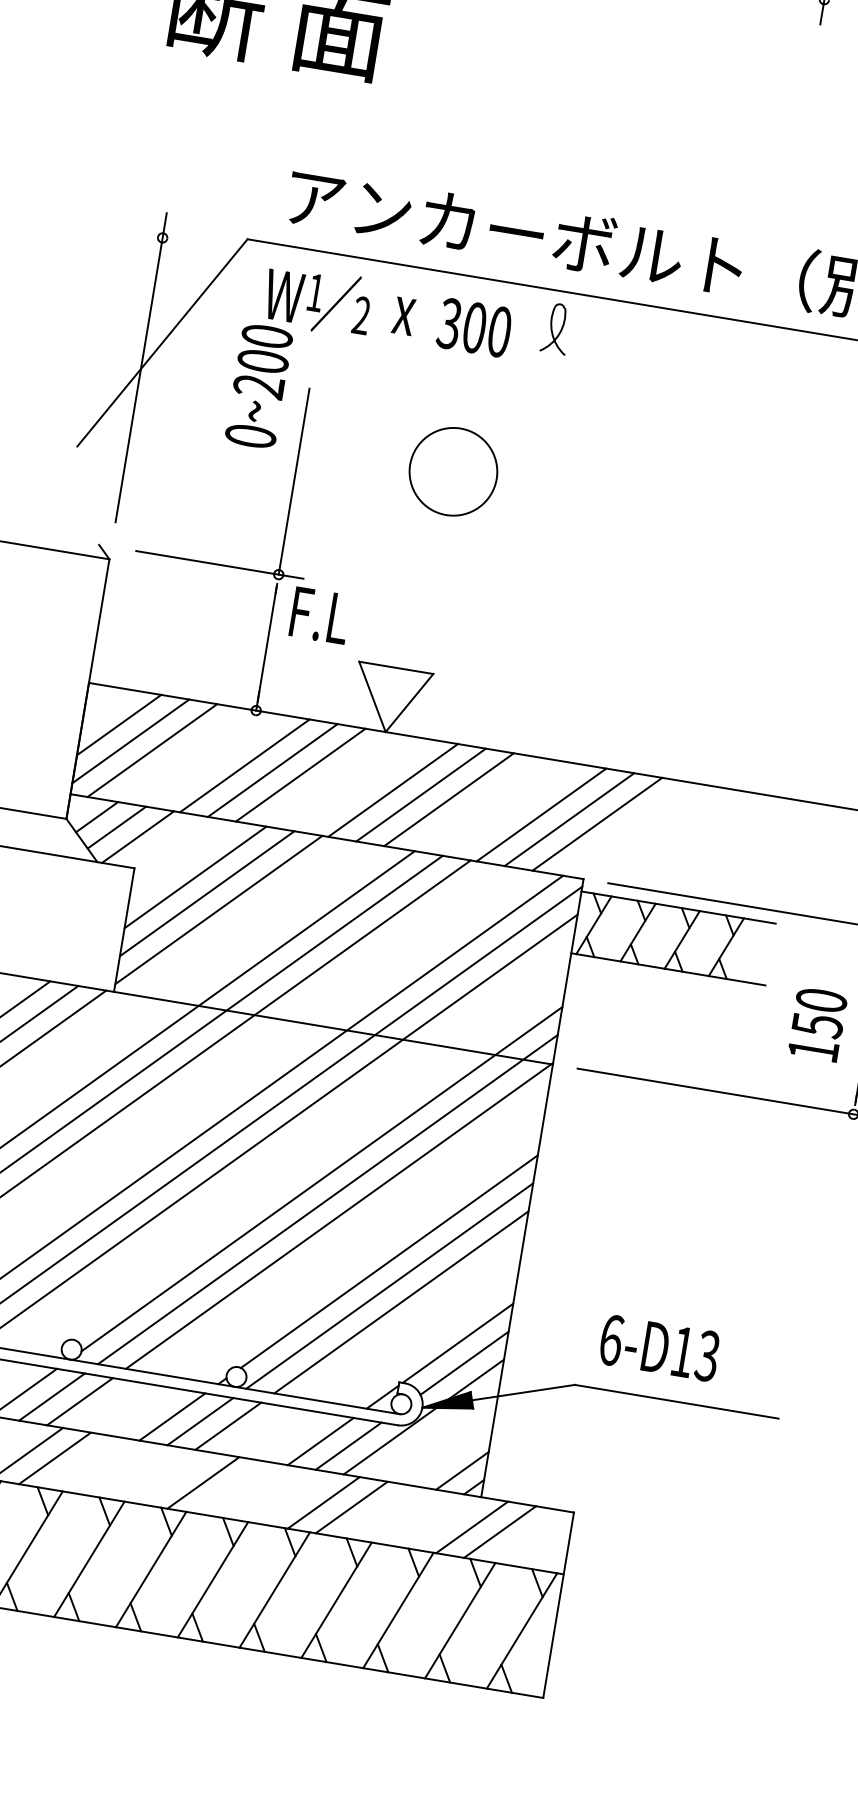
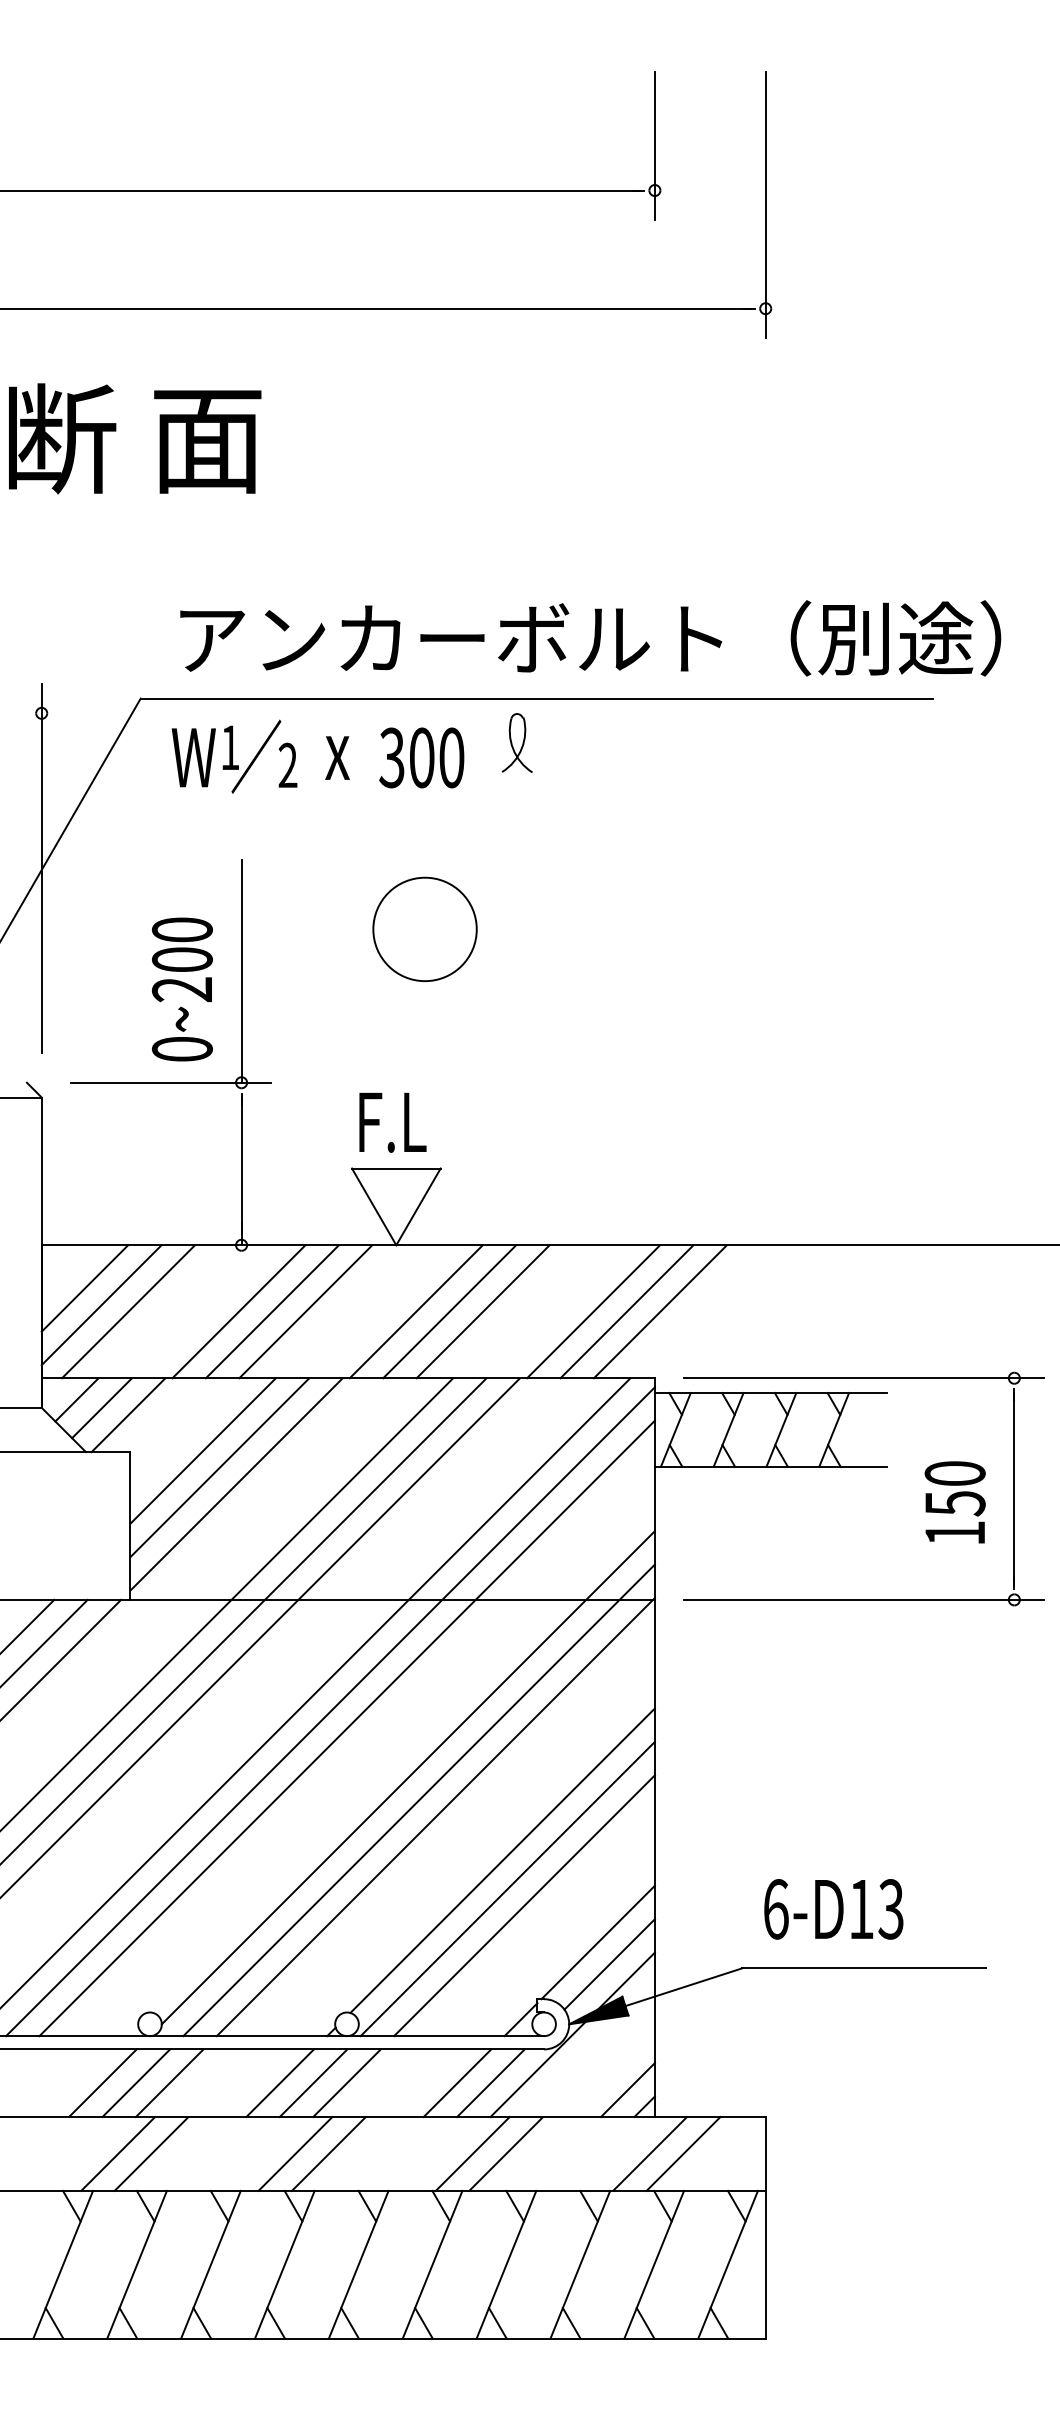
text: (259, 386) -> (182, 989), moved
text: (319, 615) -> (392, 1122), moved
line: (175, 1477) -> (295, 2153), added

